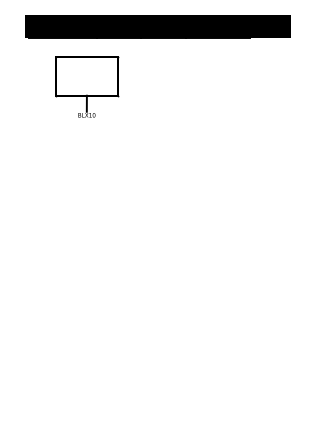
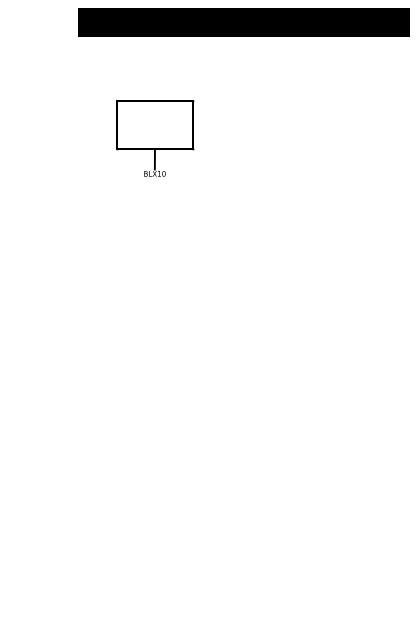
part: (87, 87) -> (155, 138), moved

